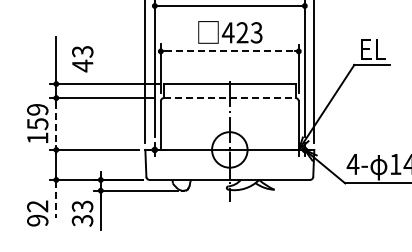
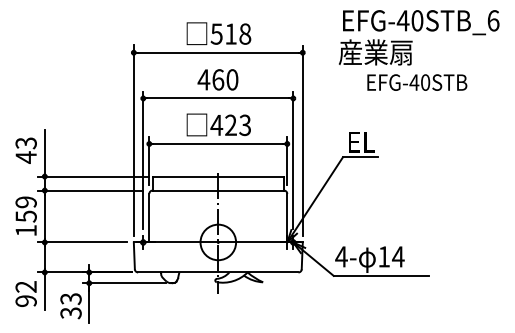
line: (230, 50) -> (218, 143), dashed -> solid
text: (82, 58) -> (25, 150), moved
line: (230, 97) -> (218, 190), dashed -> solid
line: (56, 124) -> (44, 217), dashed -> solid
line: (56, 198) -> (44, 291), dashed -> solid
text: (37, 212) -> (25, 293), moved

